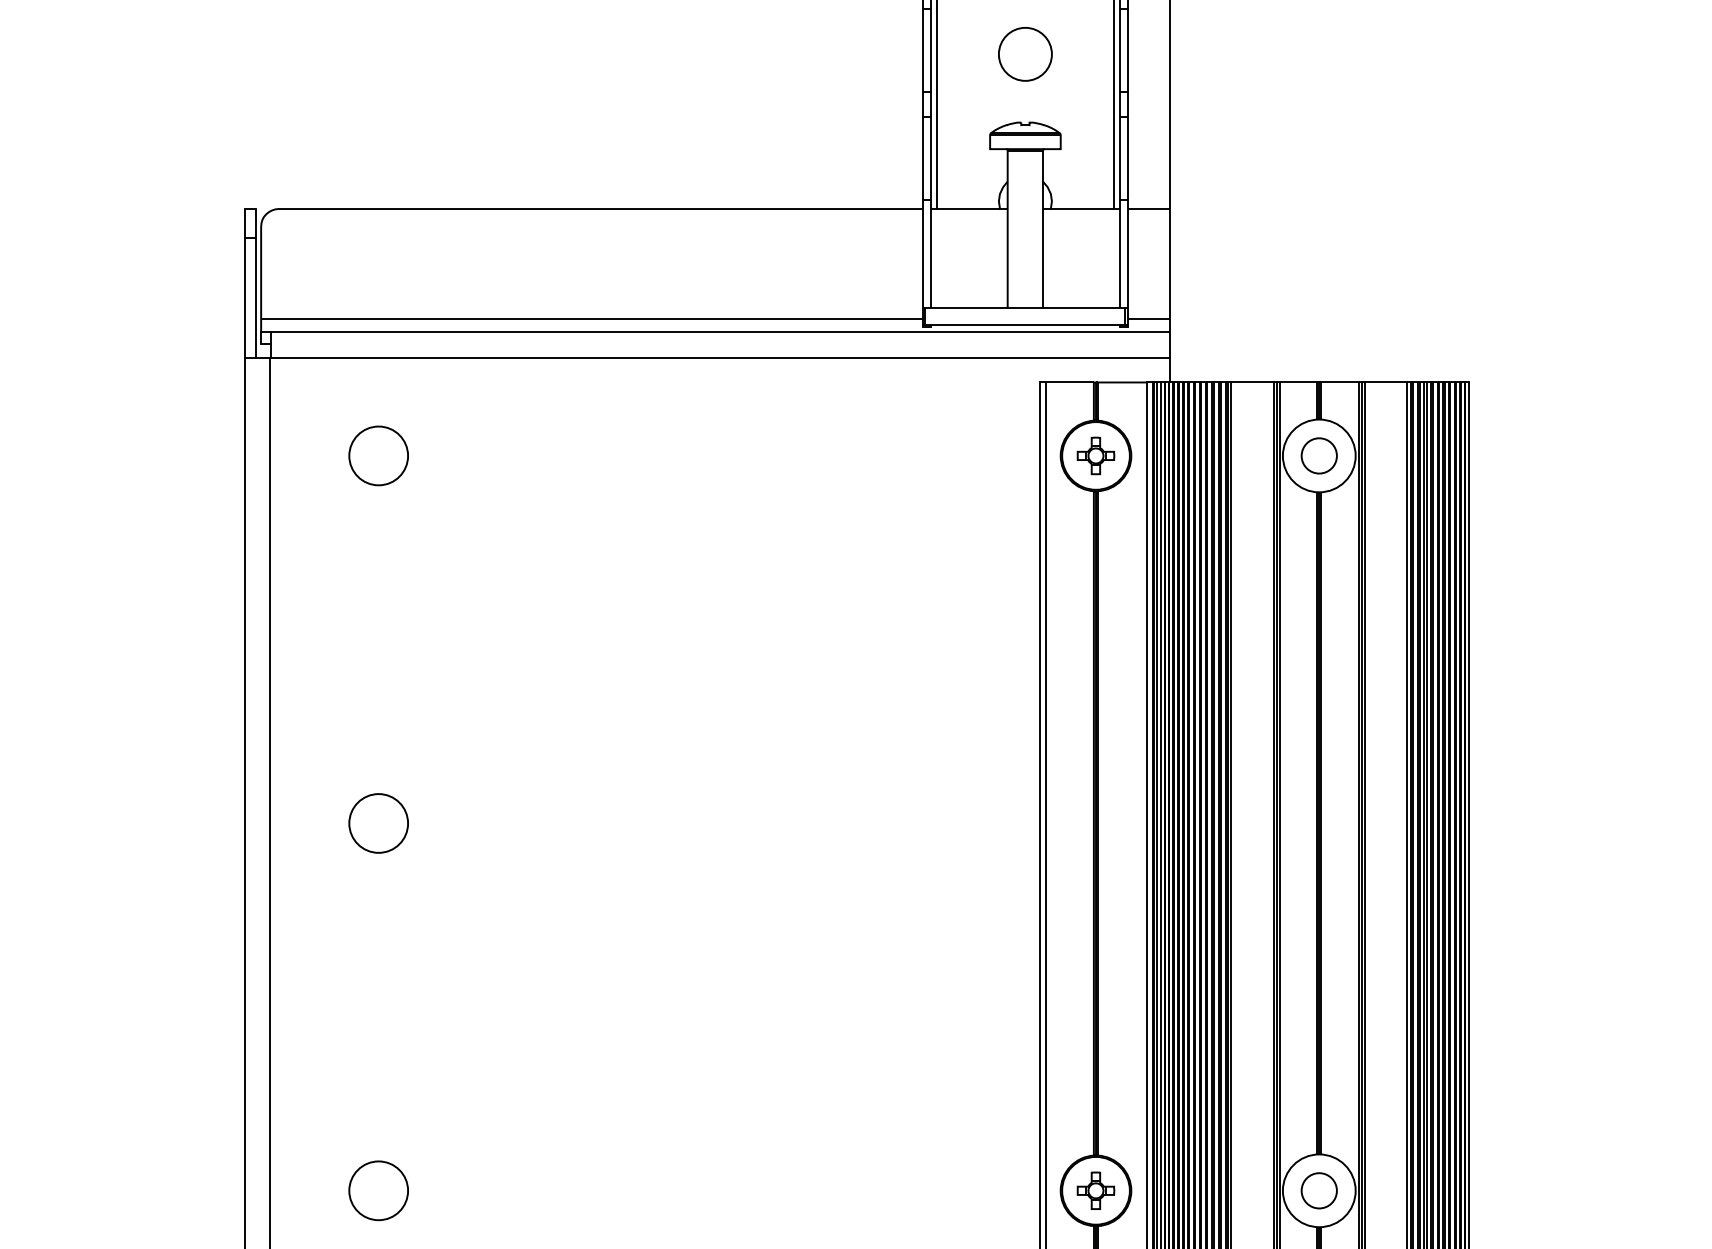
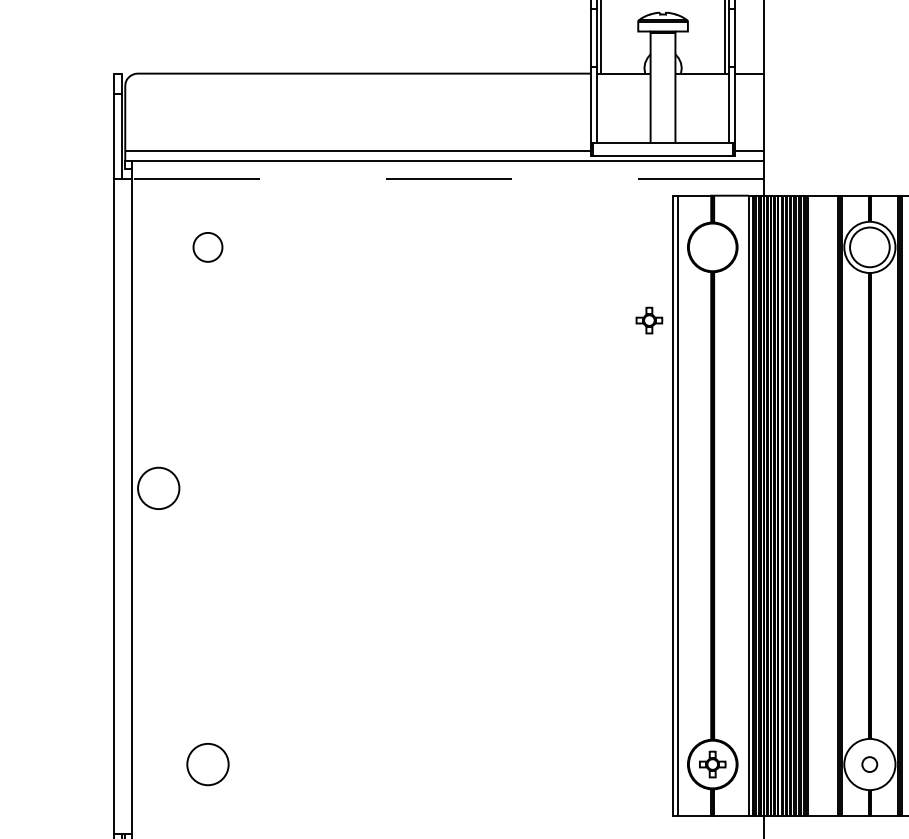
line: (719, 358) -> (447, 178), solid -> dashed
circle: (378, 455) -> (207, 247), size x0.7
part: (1095, 455) -> (649, 320), moved
circle: (1318, 455) -> (869, 247), size x1.6
circle: (378, 823) -> (158, 488), moved
circle: (1318, 1190) -> (869, 764), size x0.6

